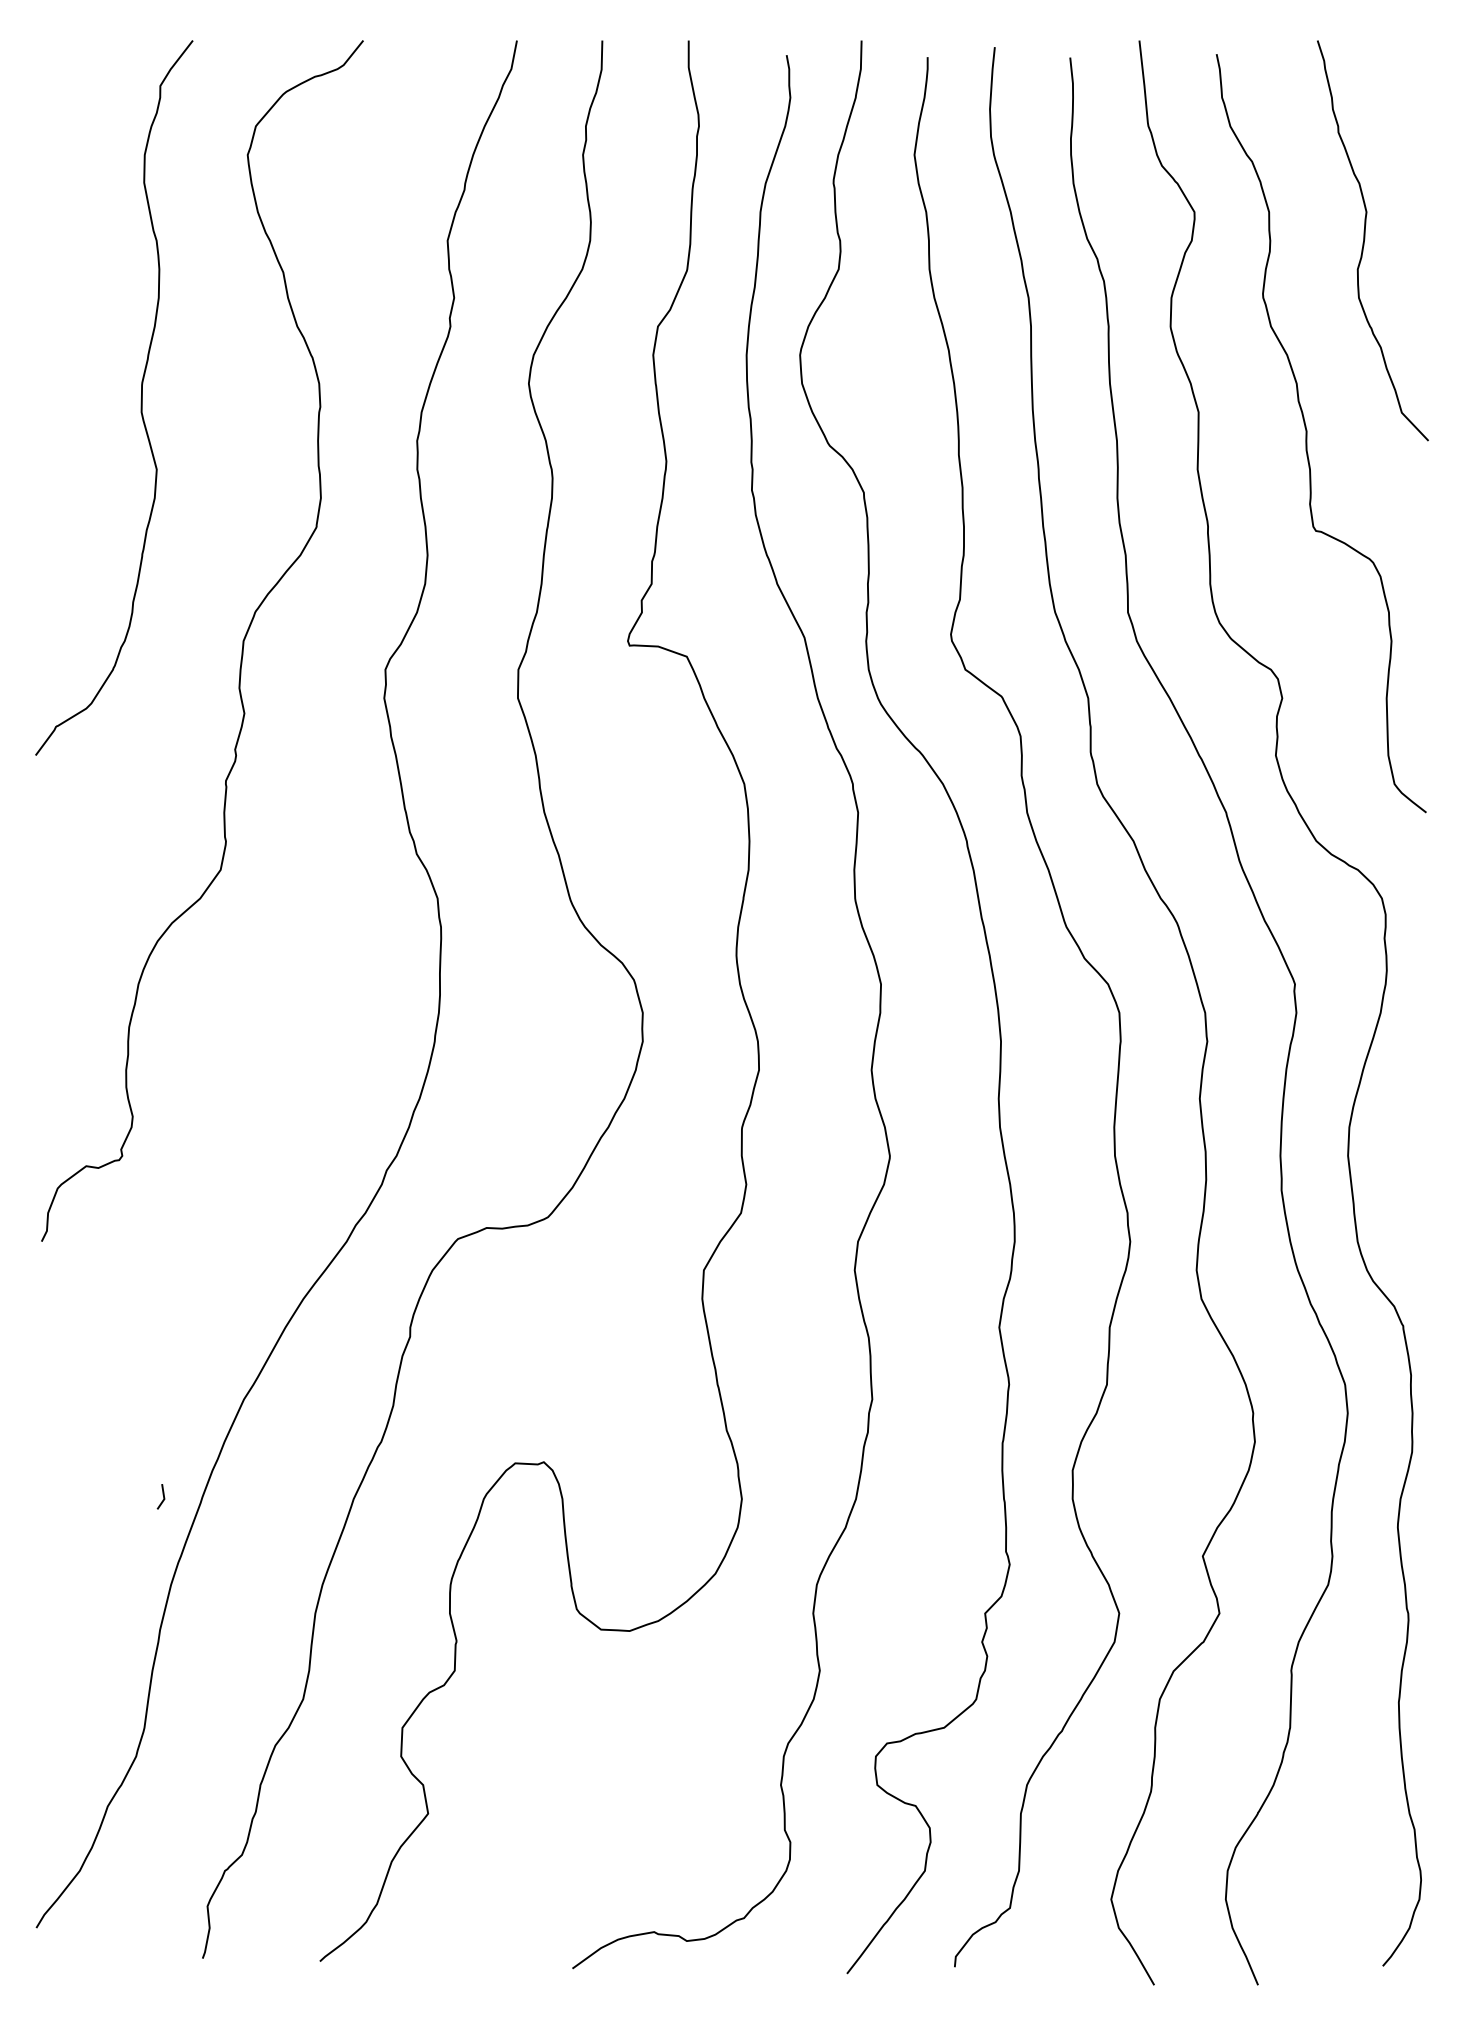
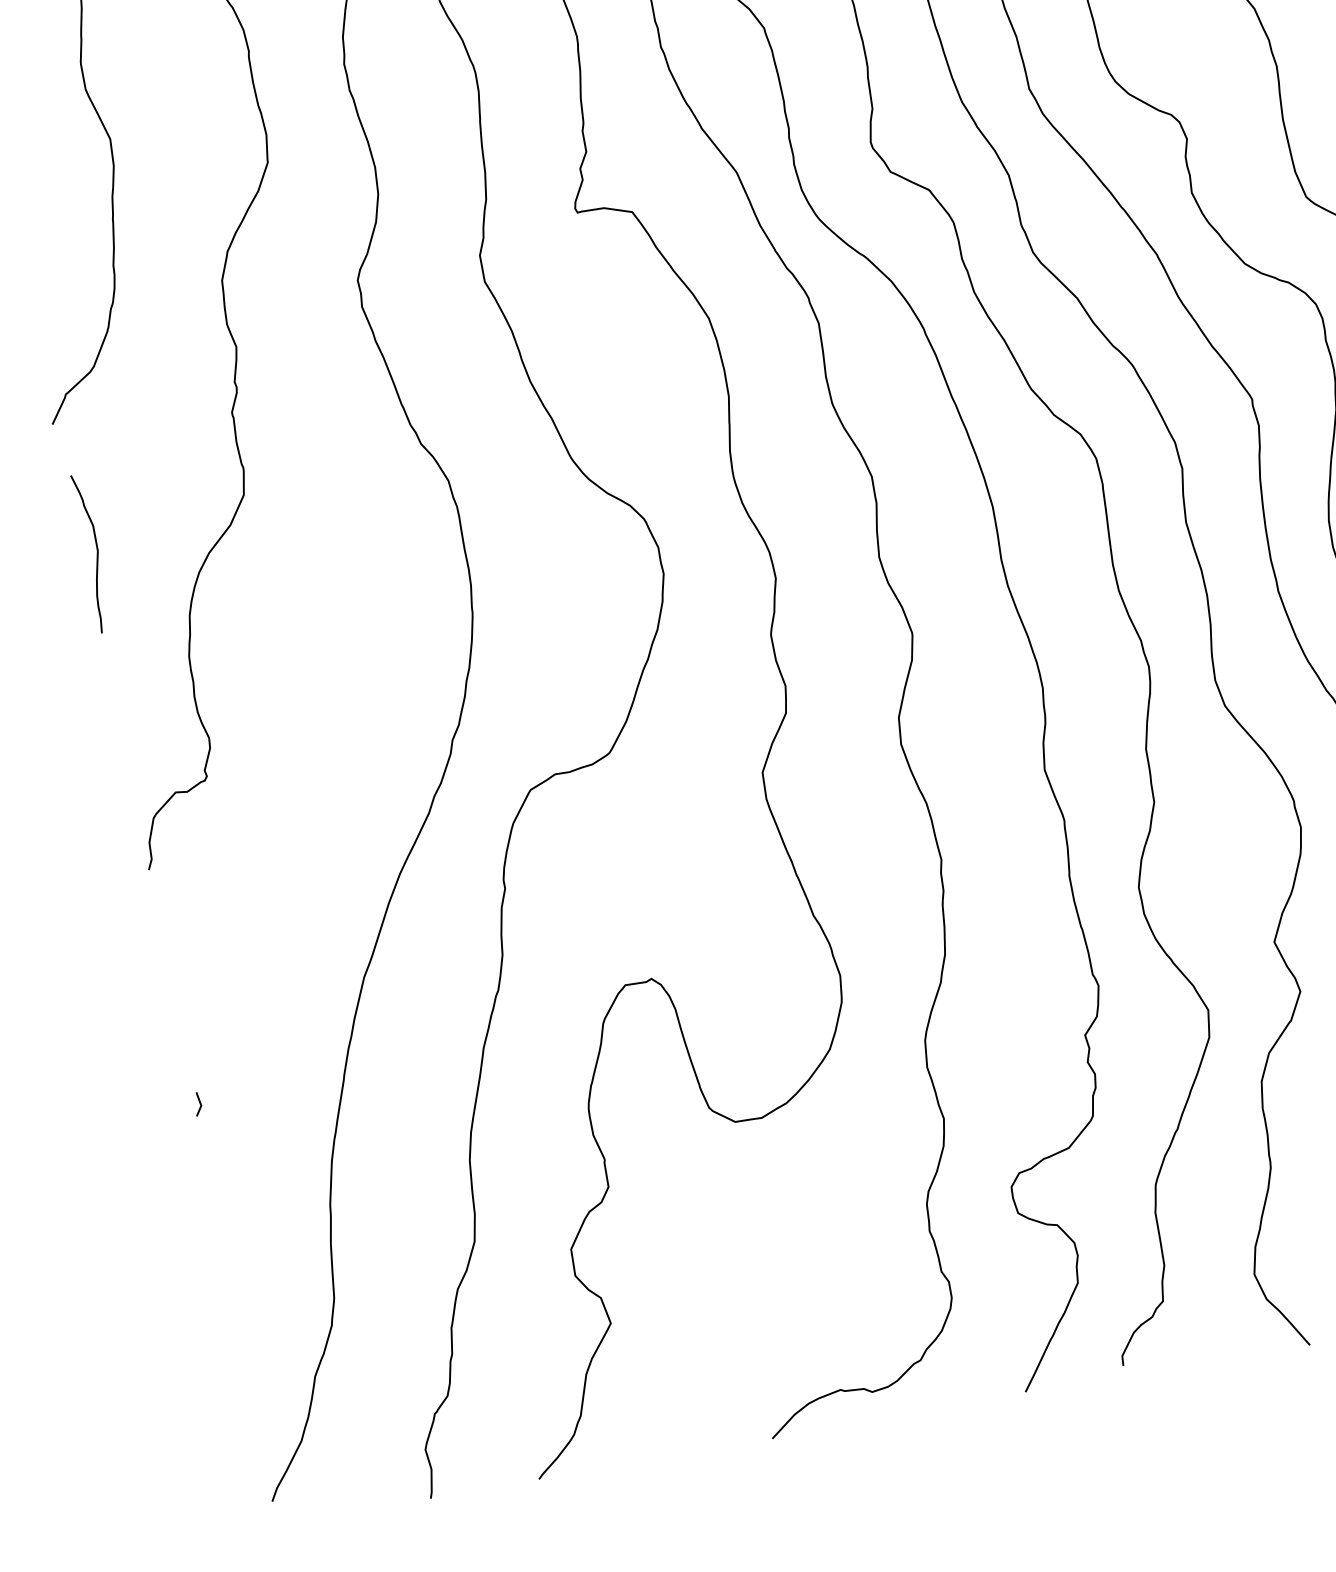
curve: (54, 899) -> (96, 553), added
line: (162, 1494) -> (198, 1101), moved

